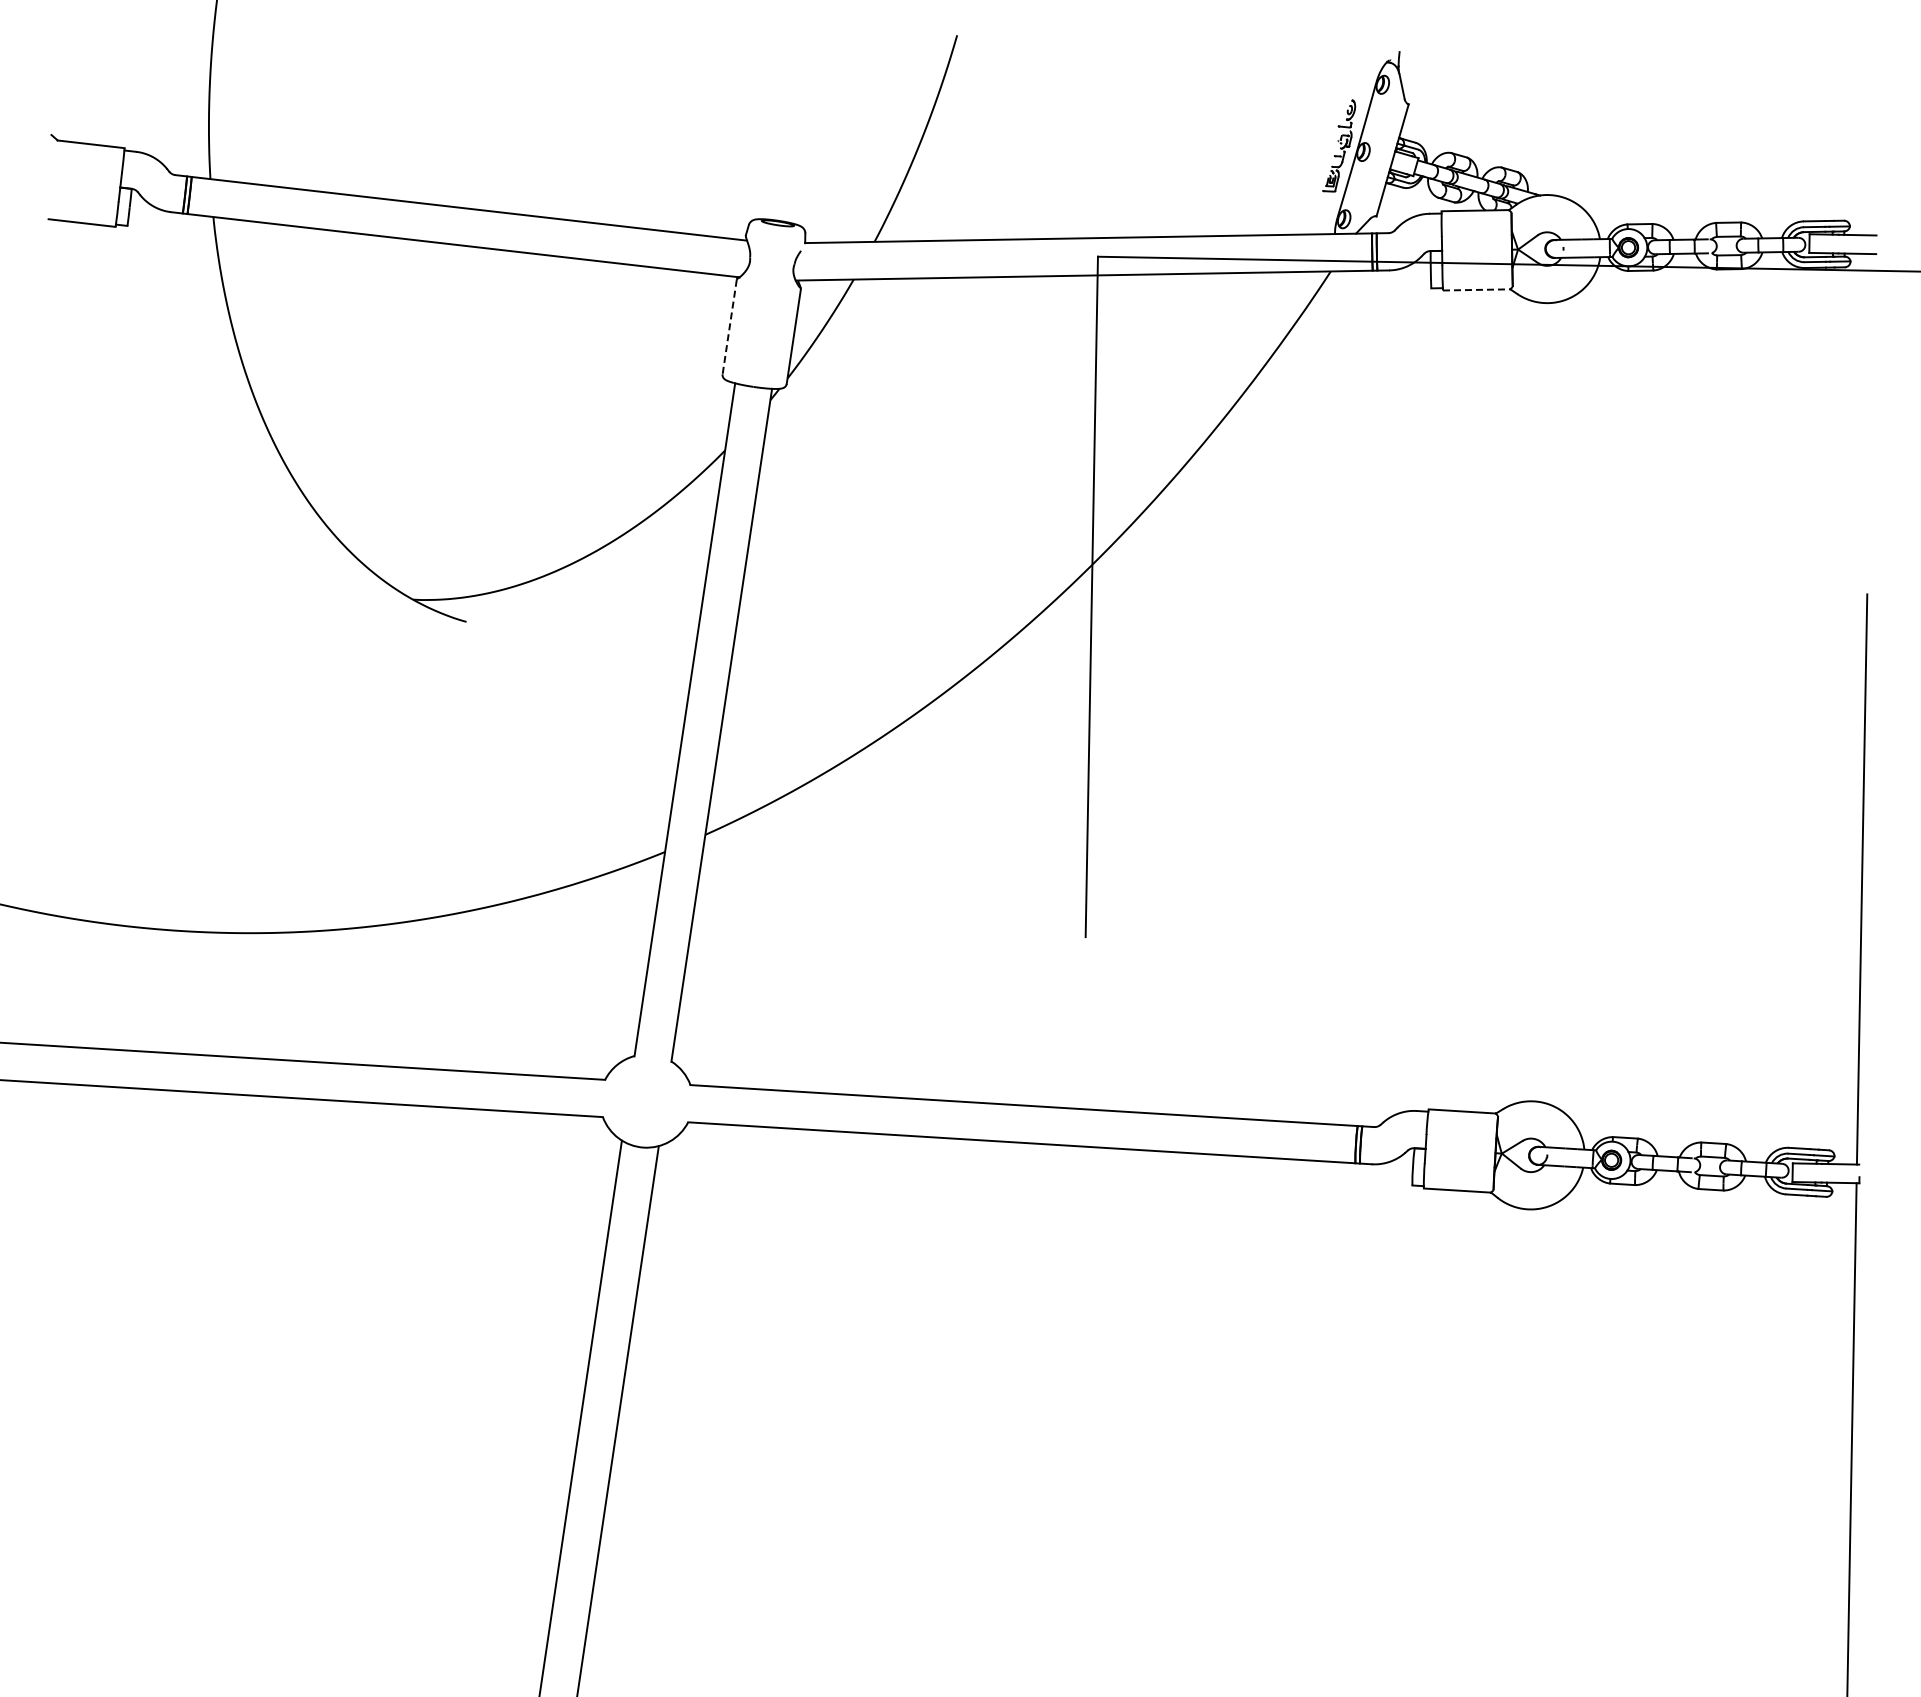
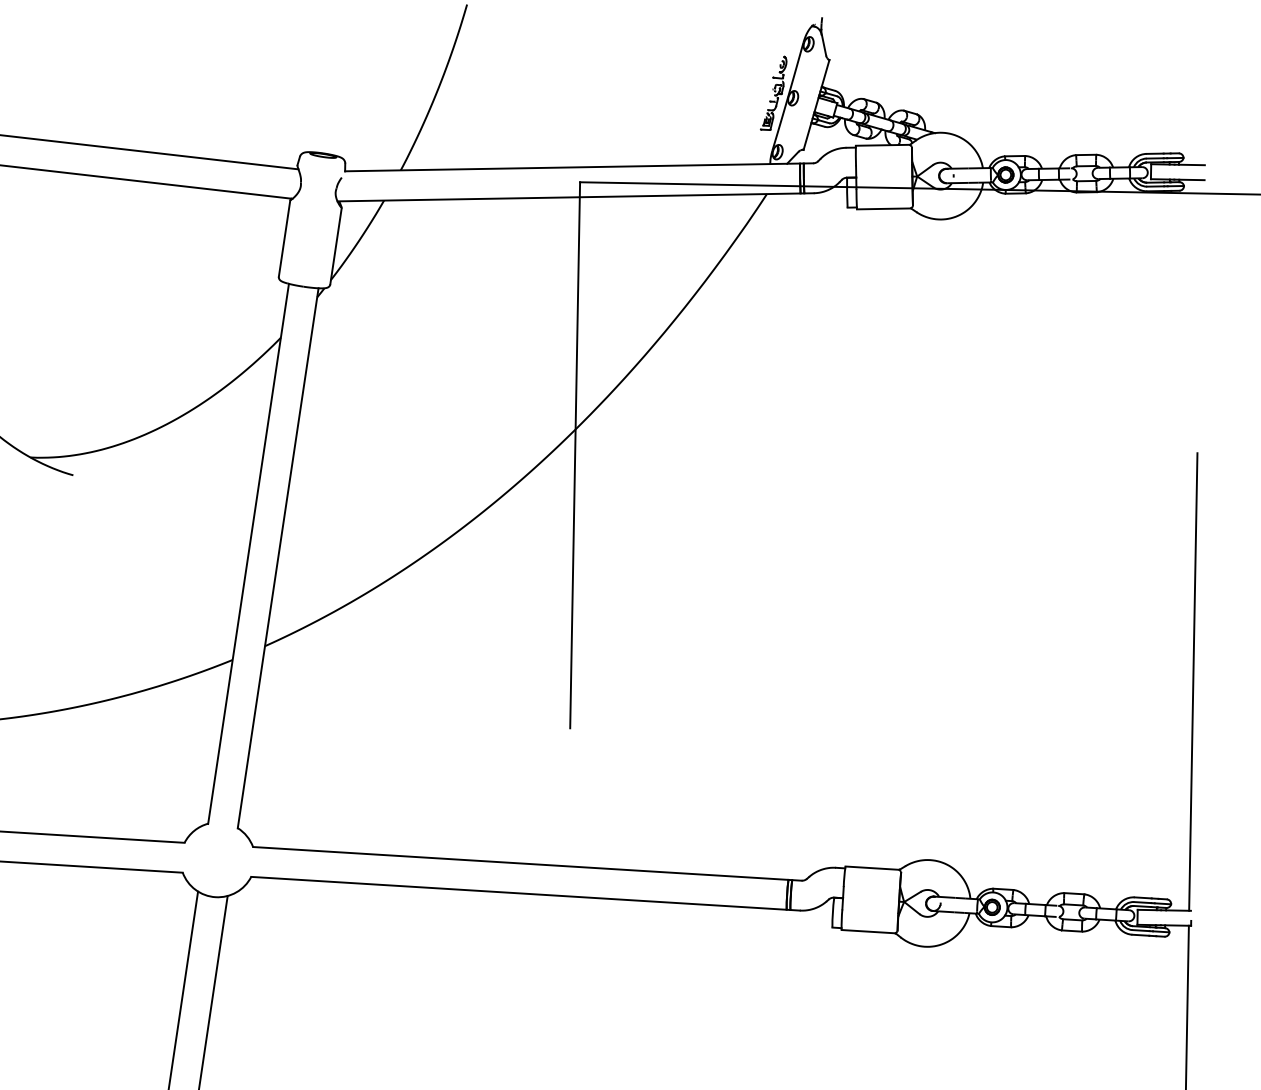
line: (1476, 289) -> (883, 208), dashed -> solid
line: (729, 327) -> (284, 239), dashed -> solid

